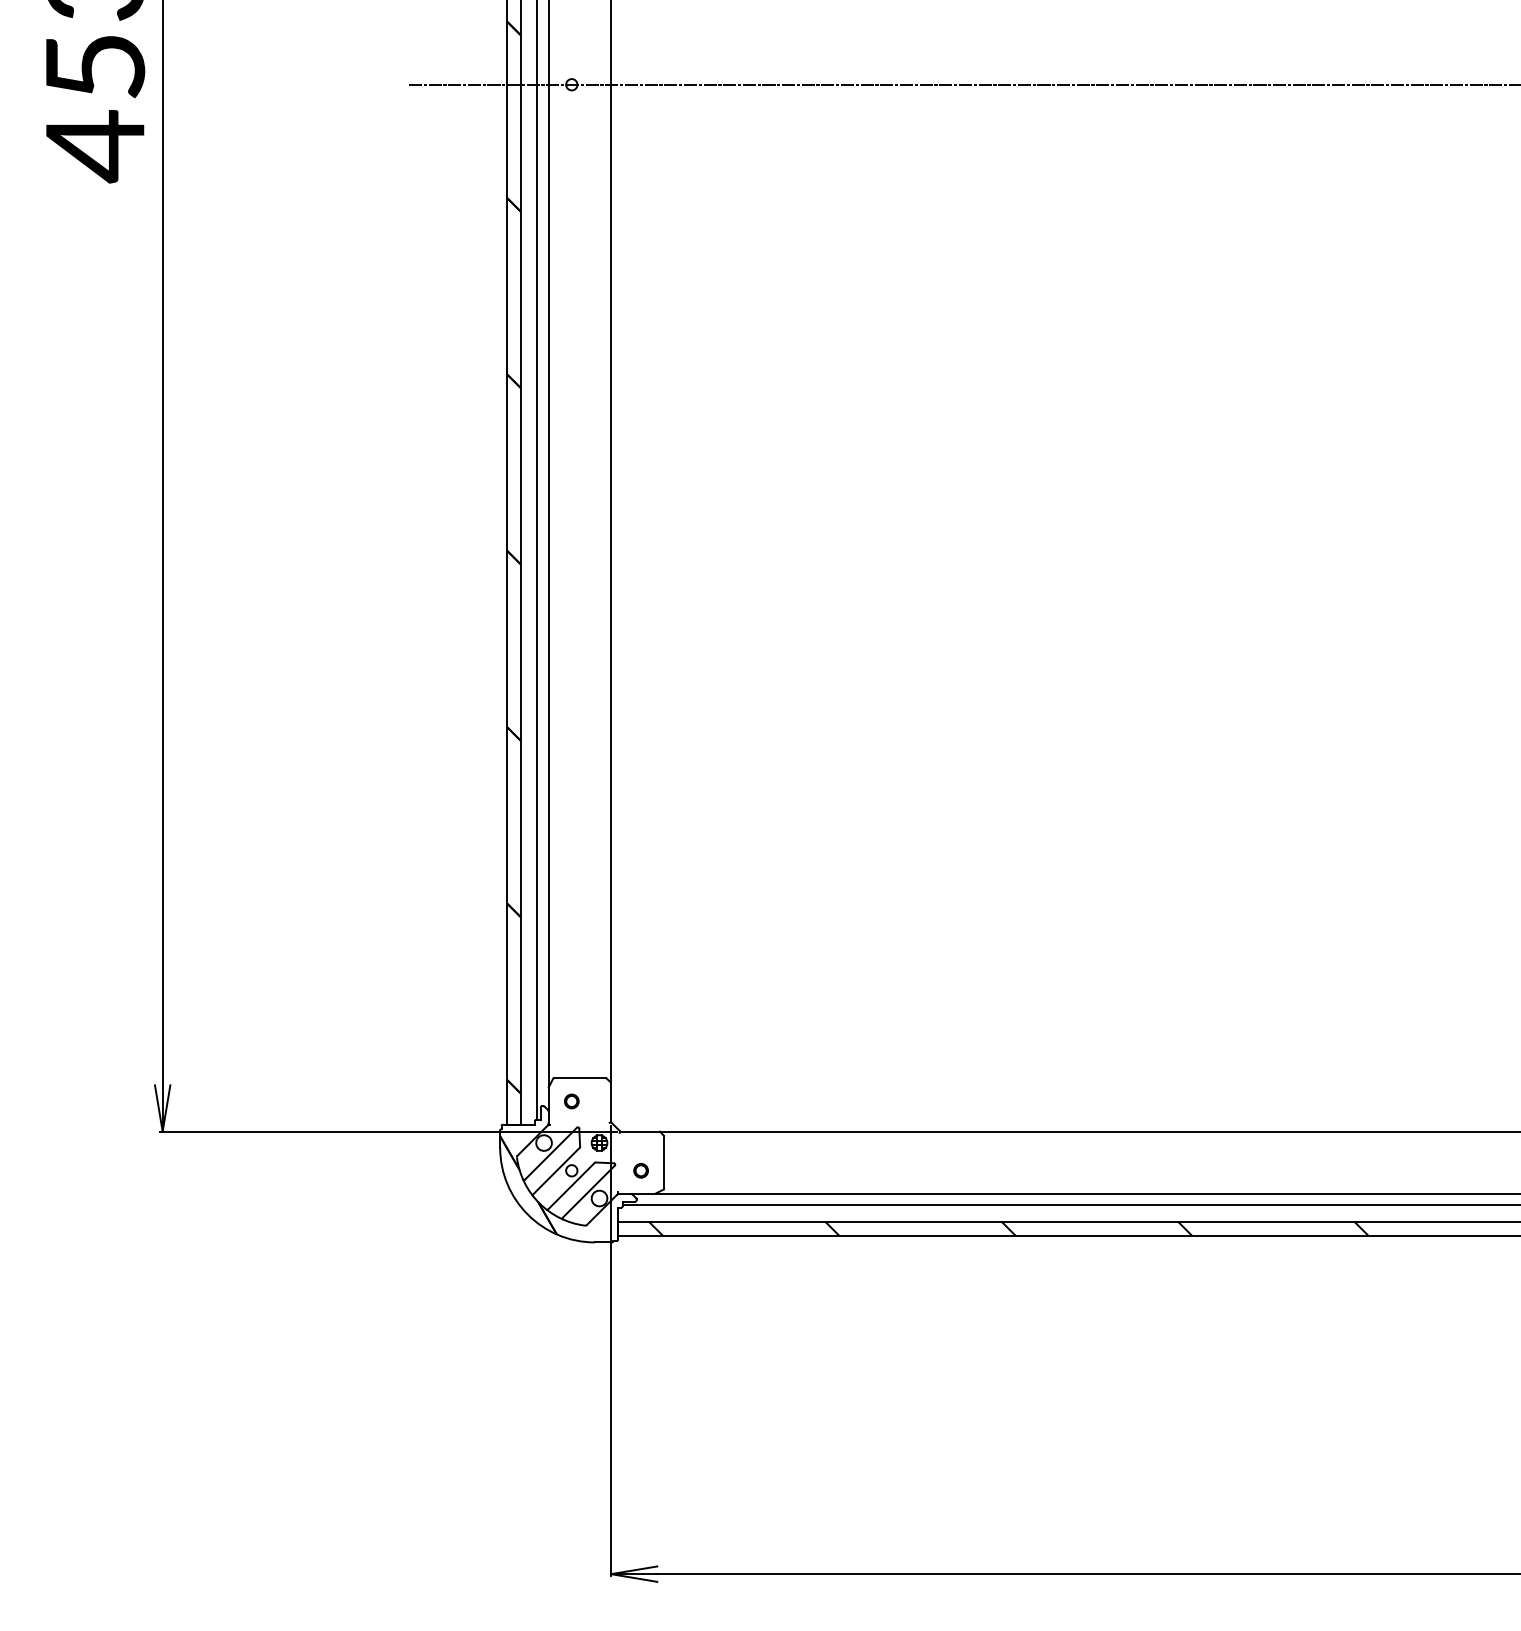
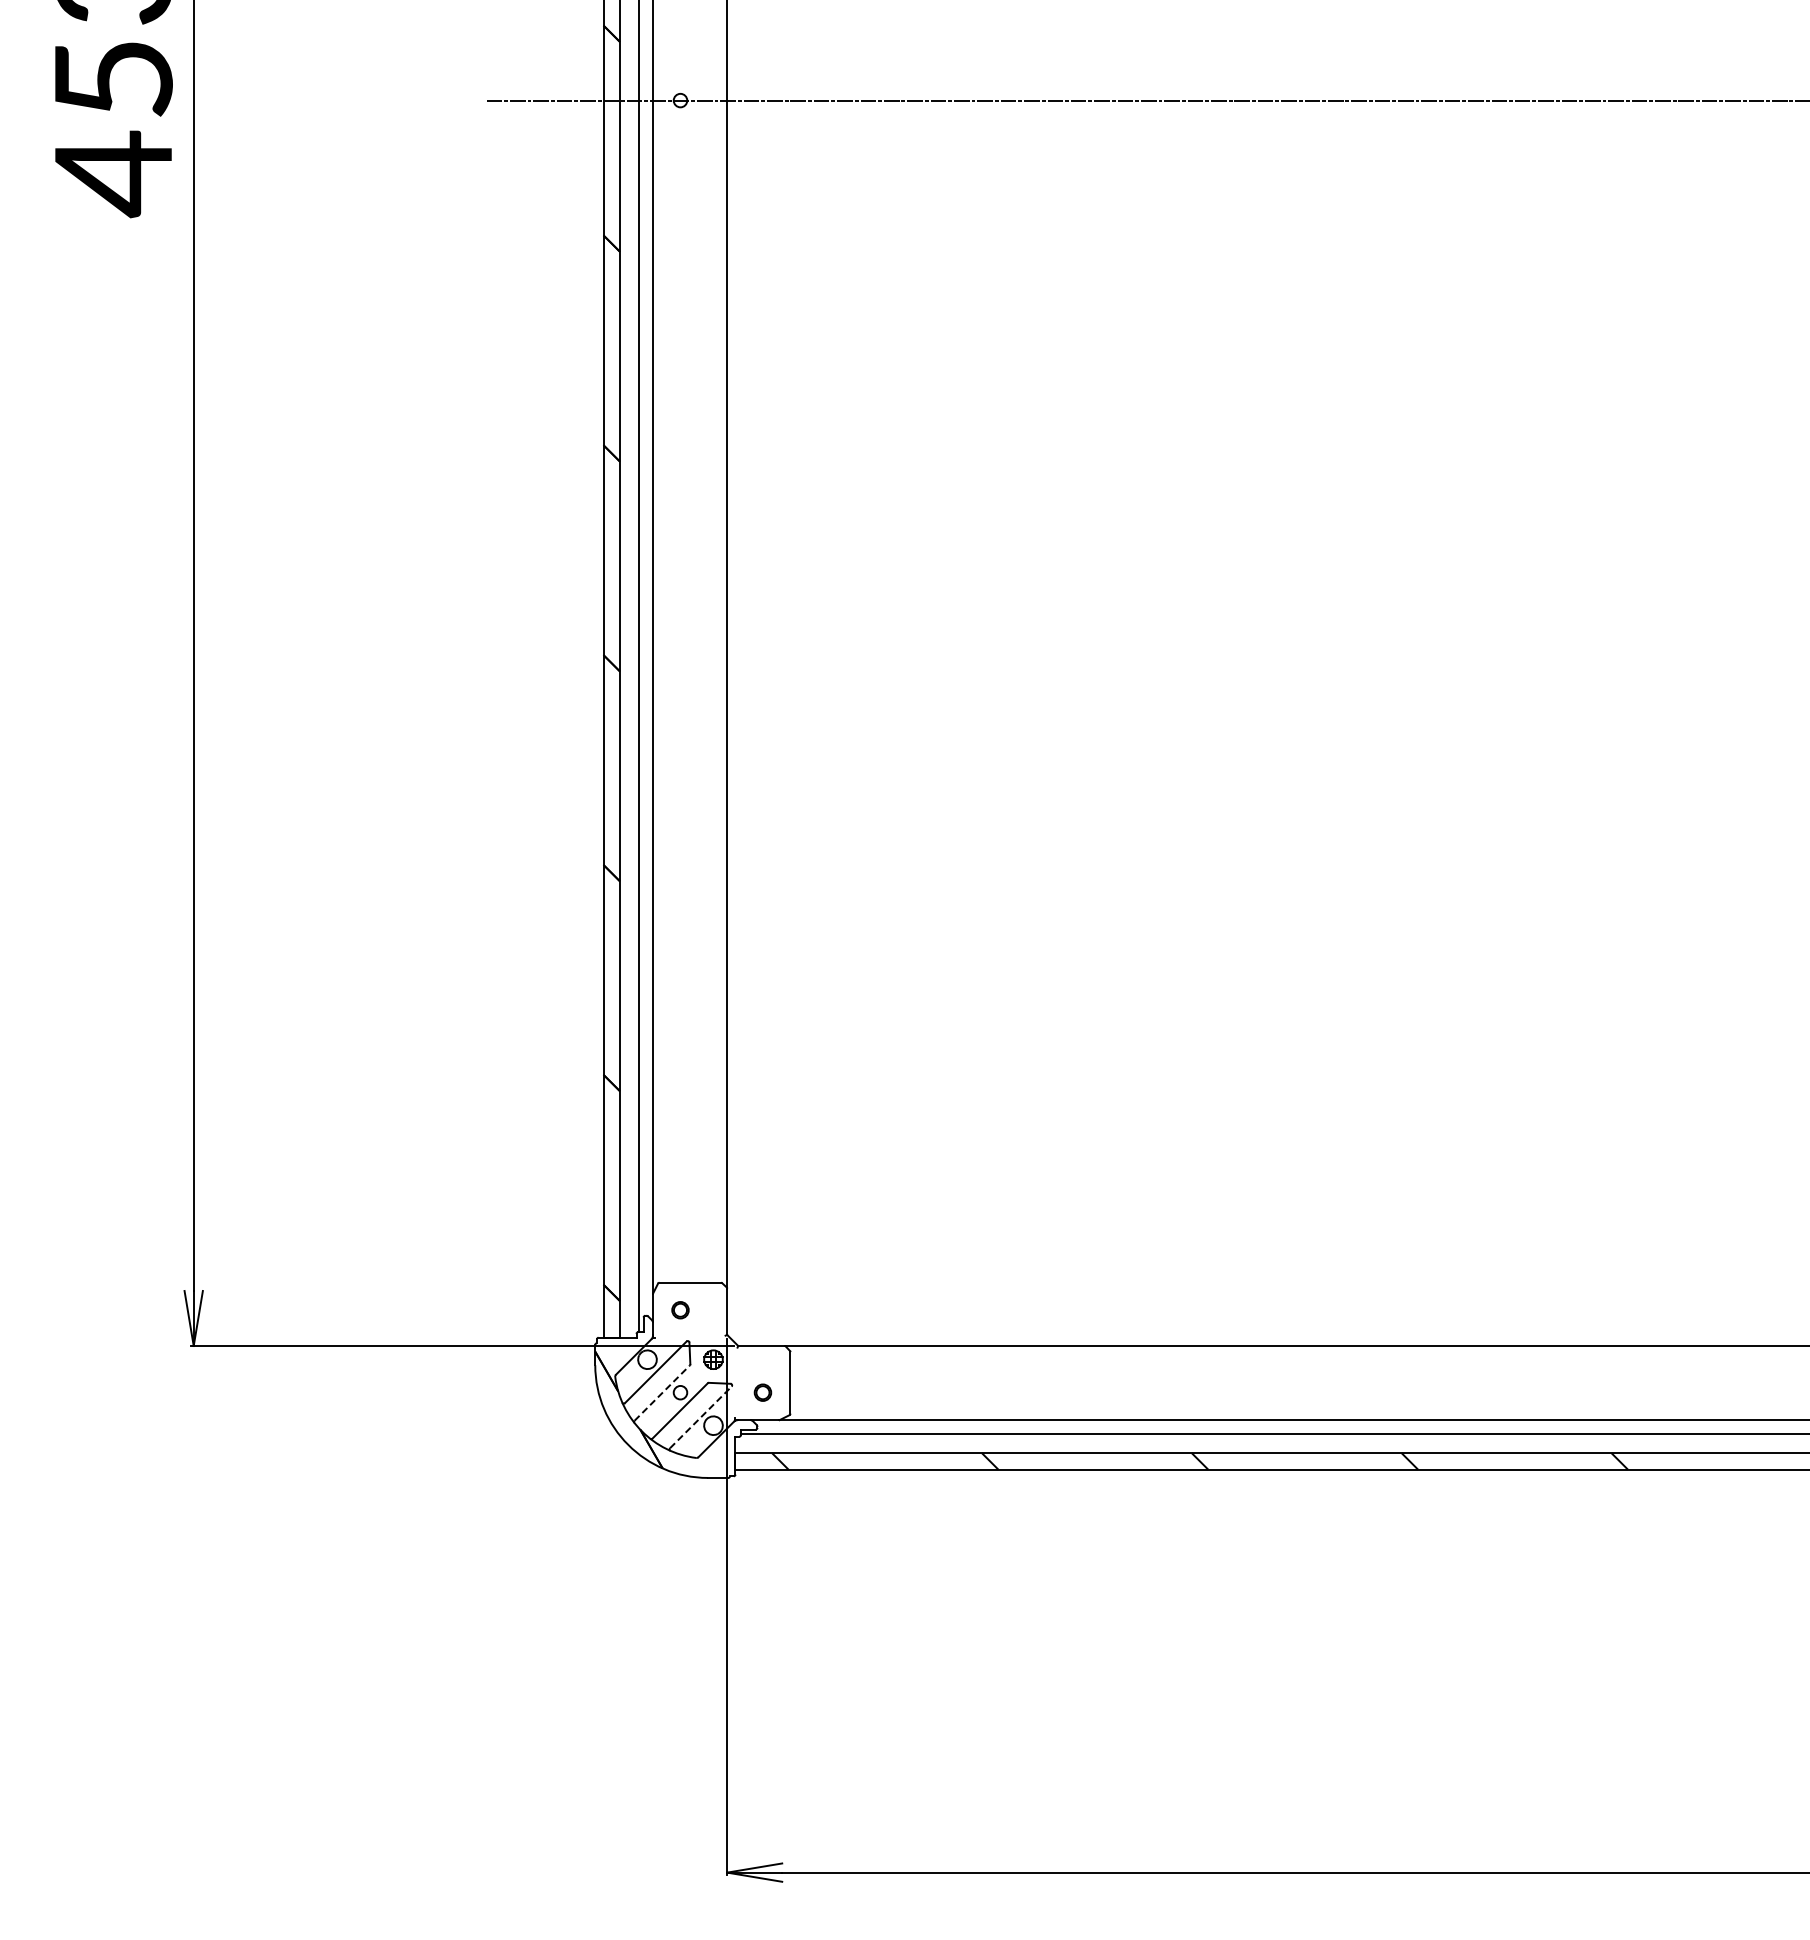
line: (556, 1170) -> (662, 1392), solid -> dashed
line: (588, 1191) -> (700, 1417), solid -> dashed

